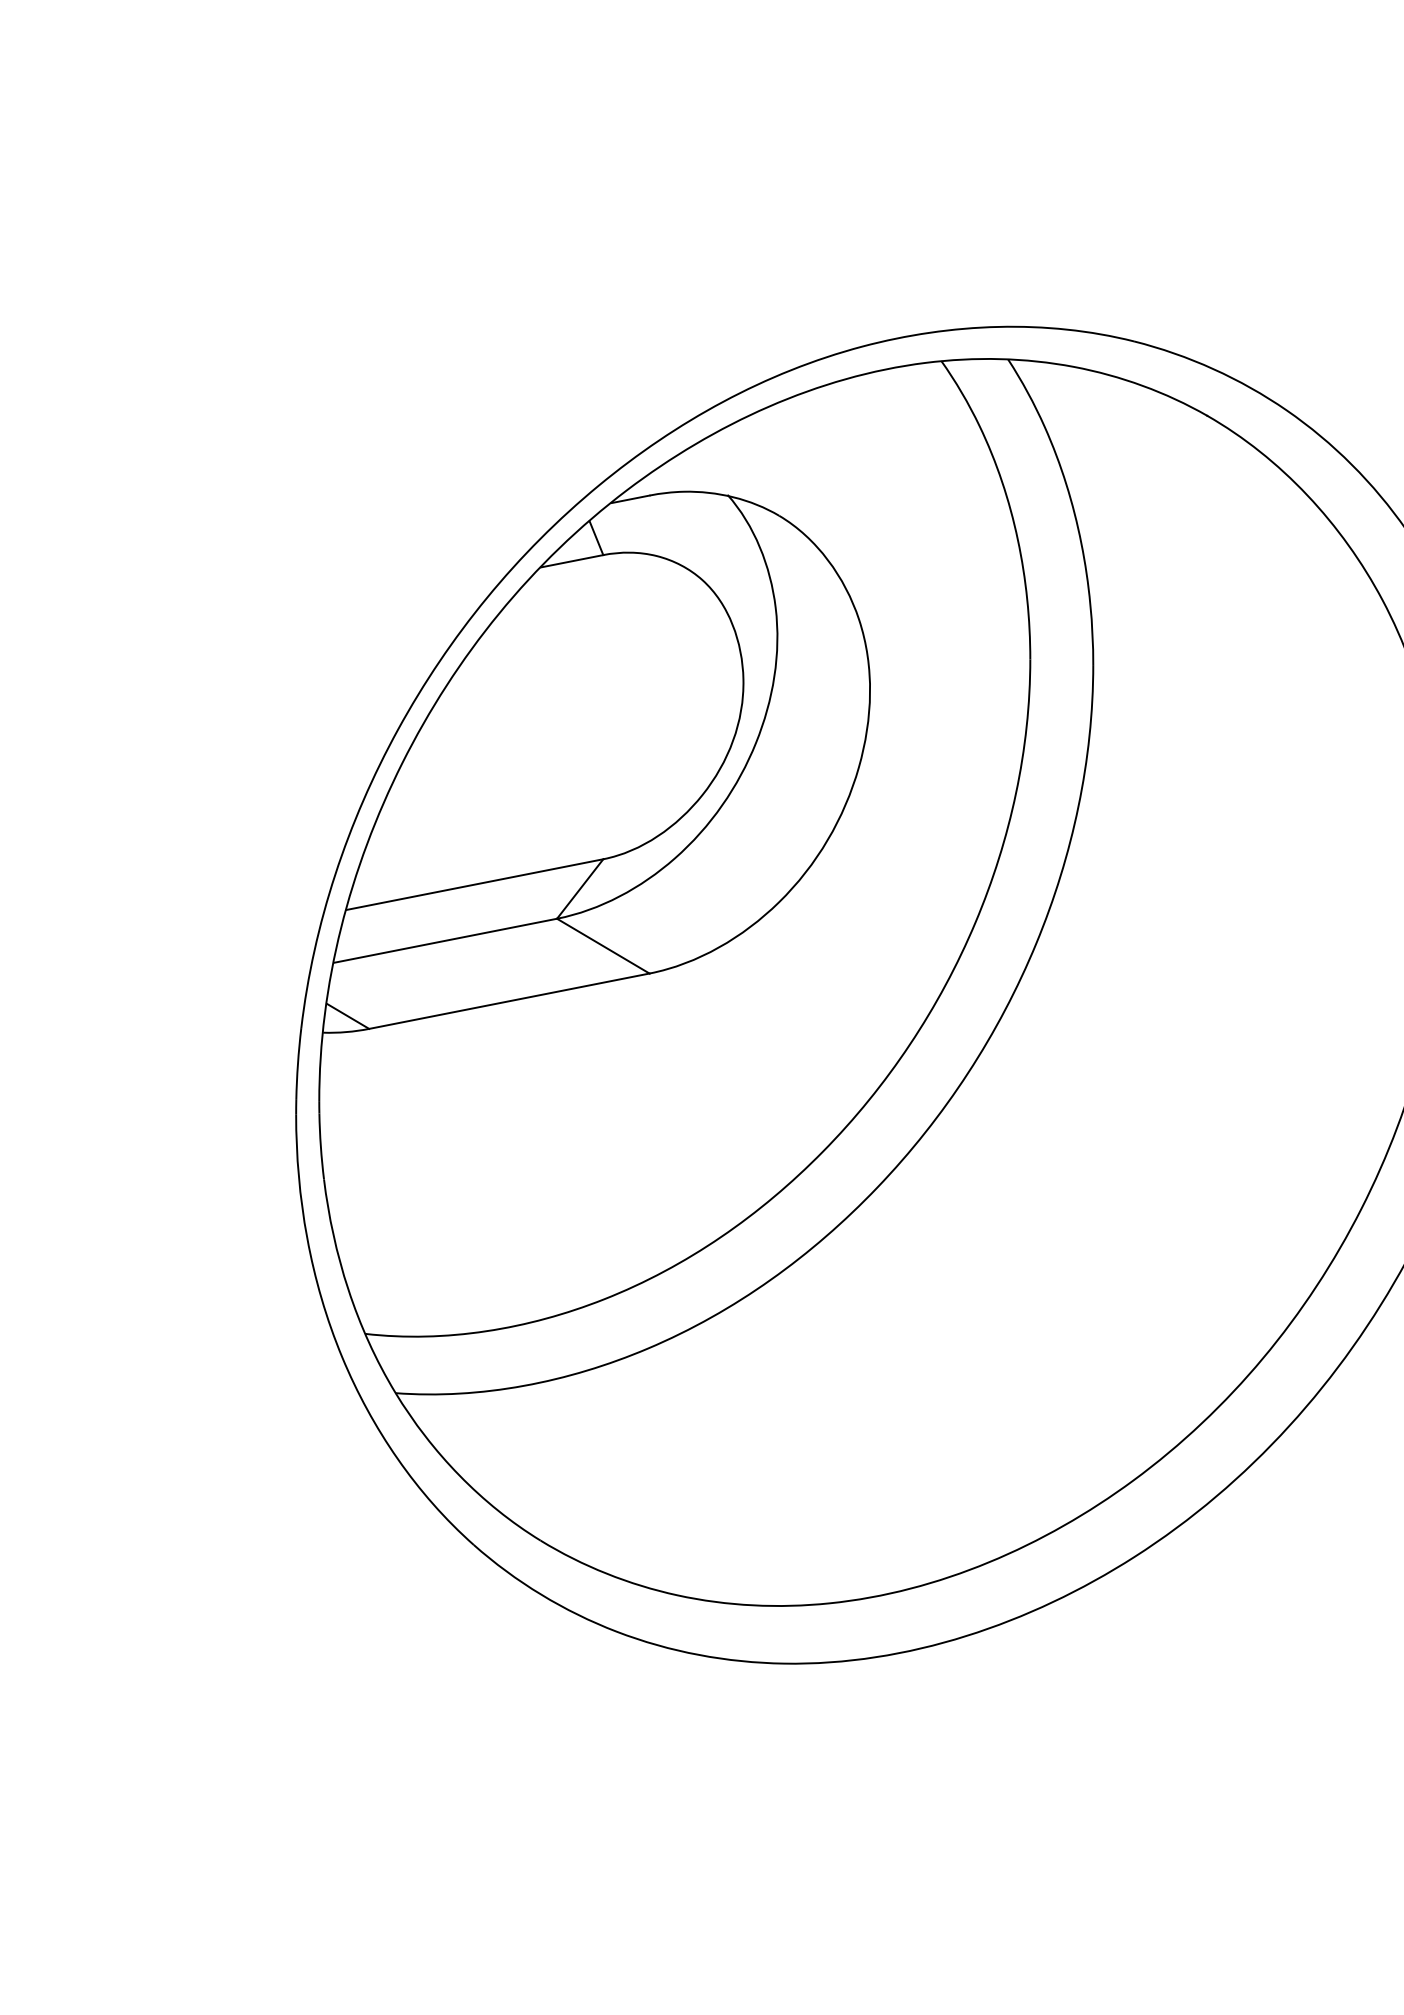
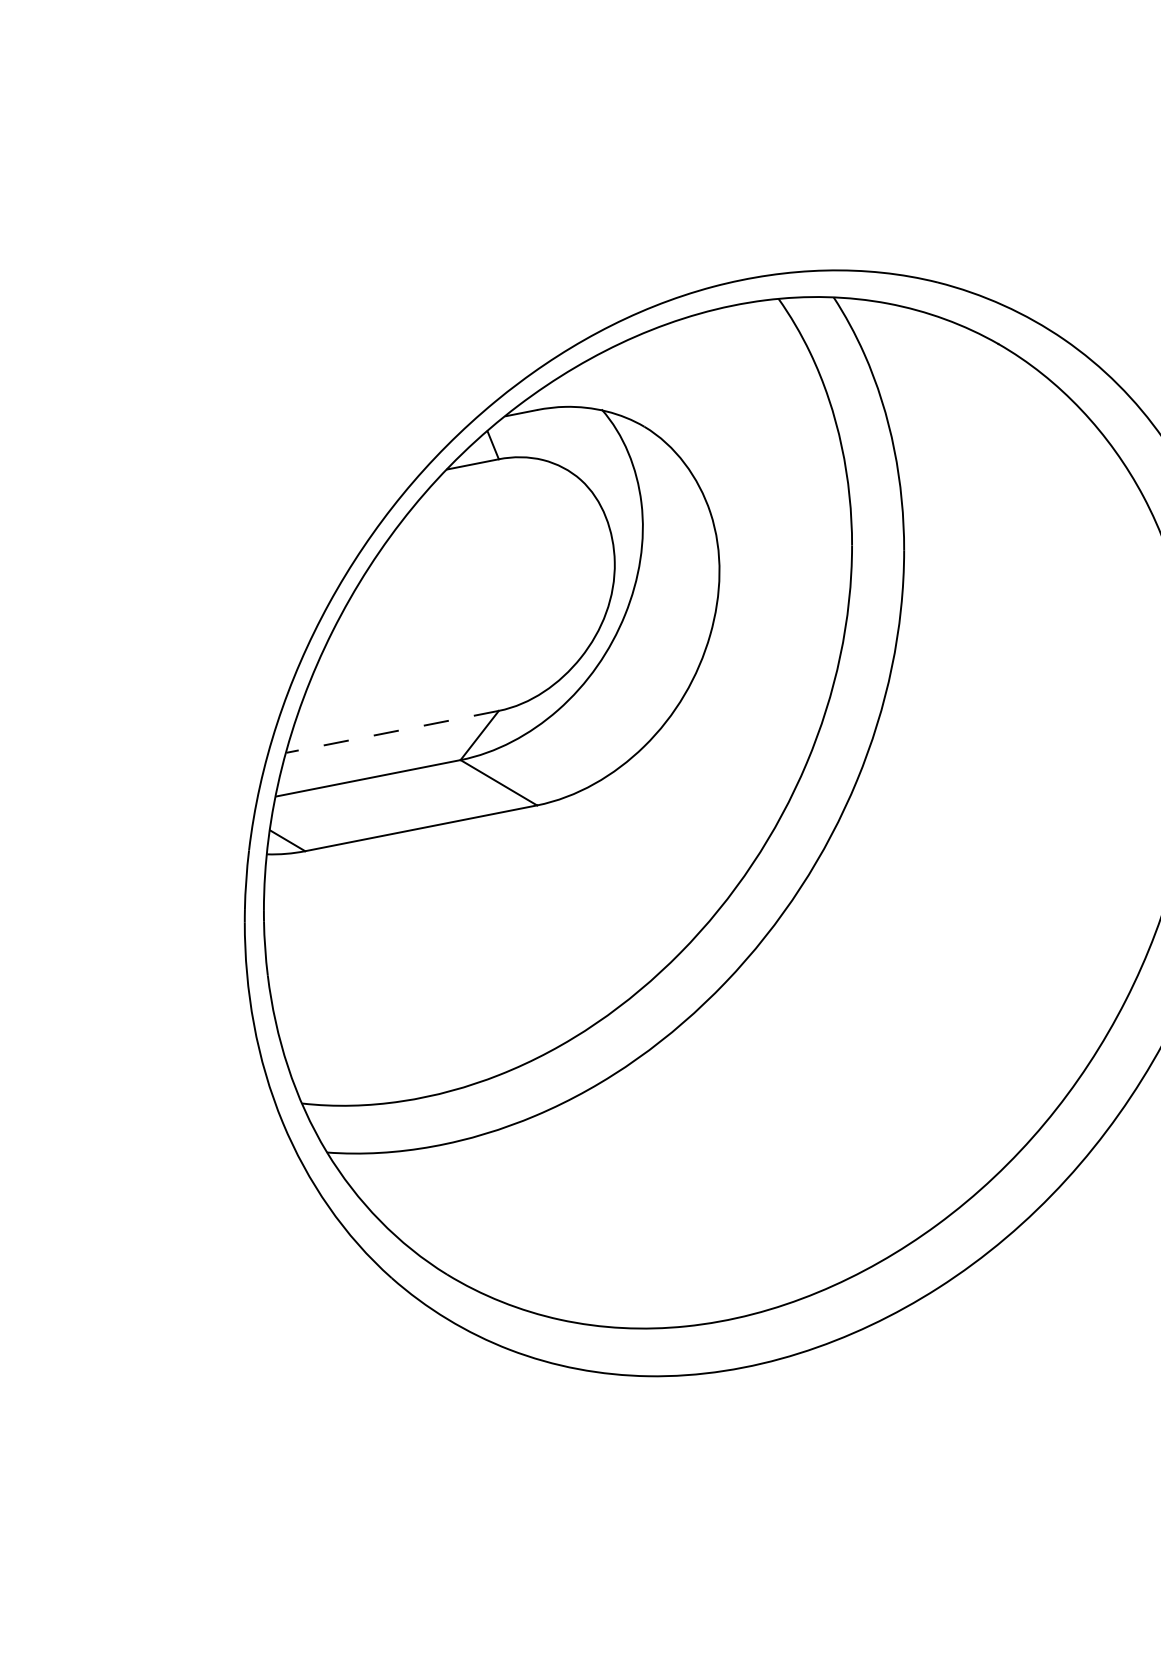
line: (475, 884) -> (393, 731), solid -> dashed

